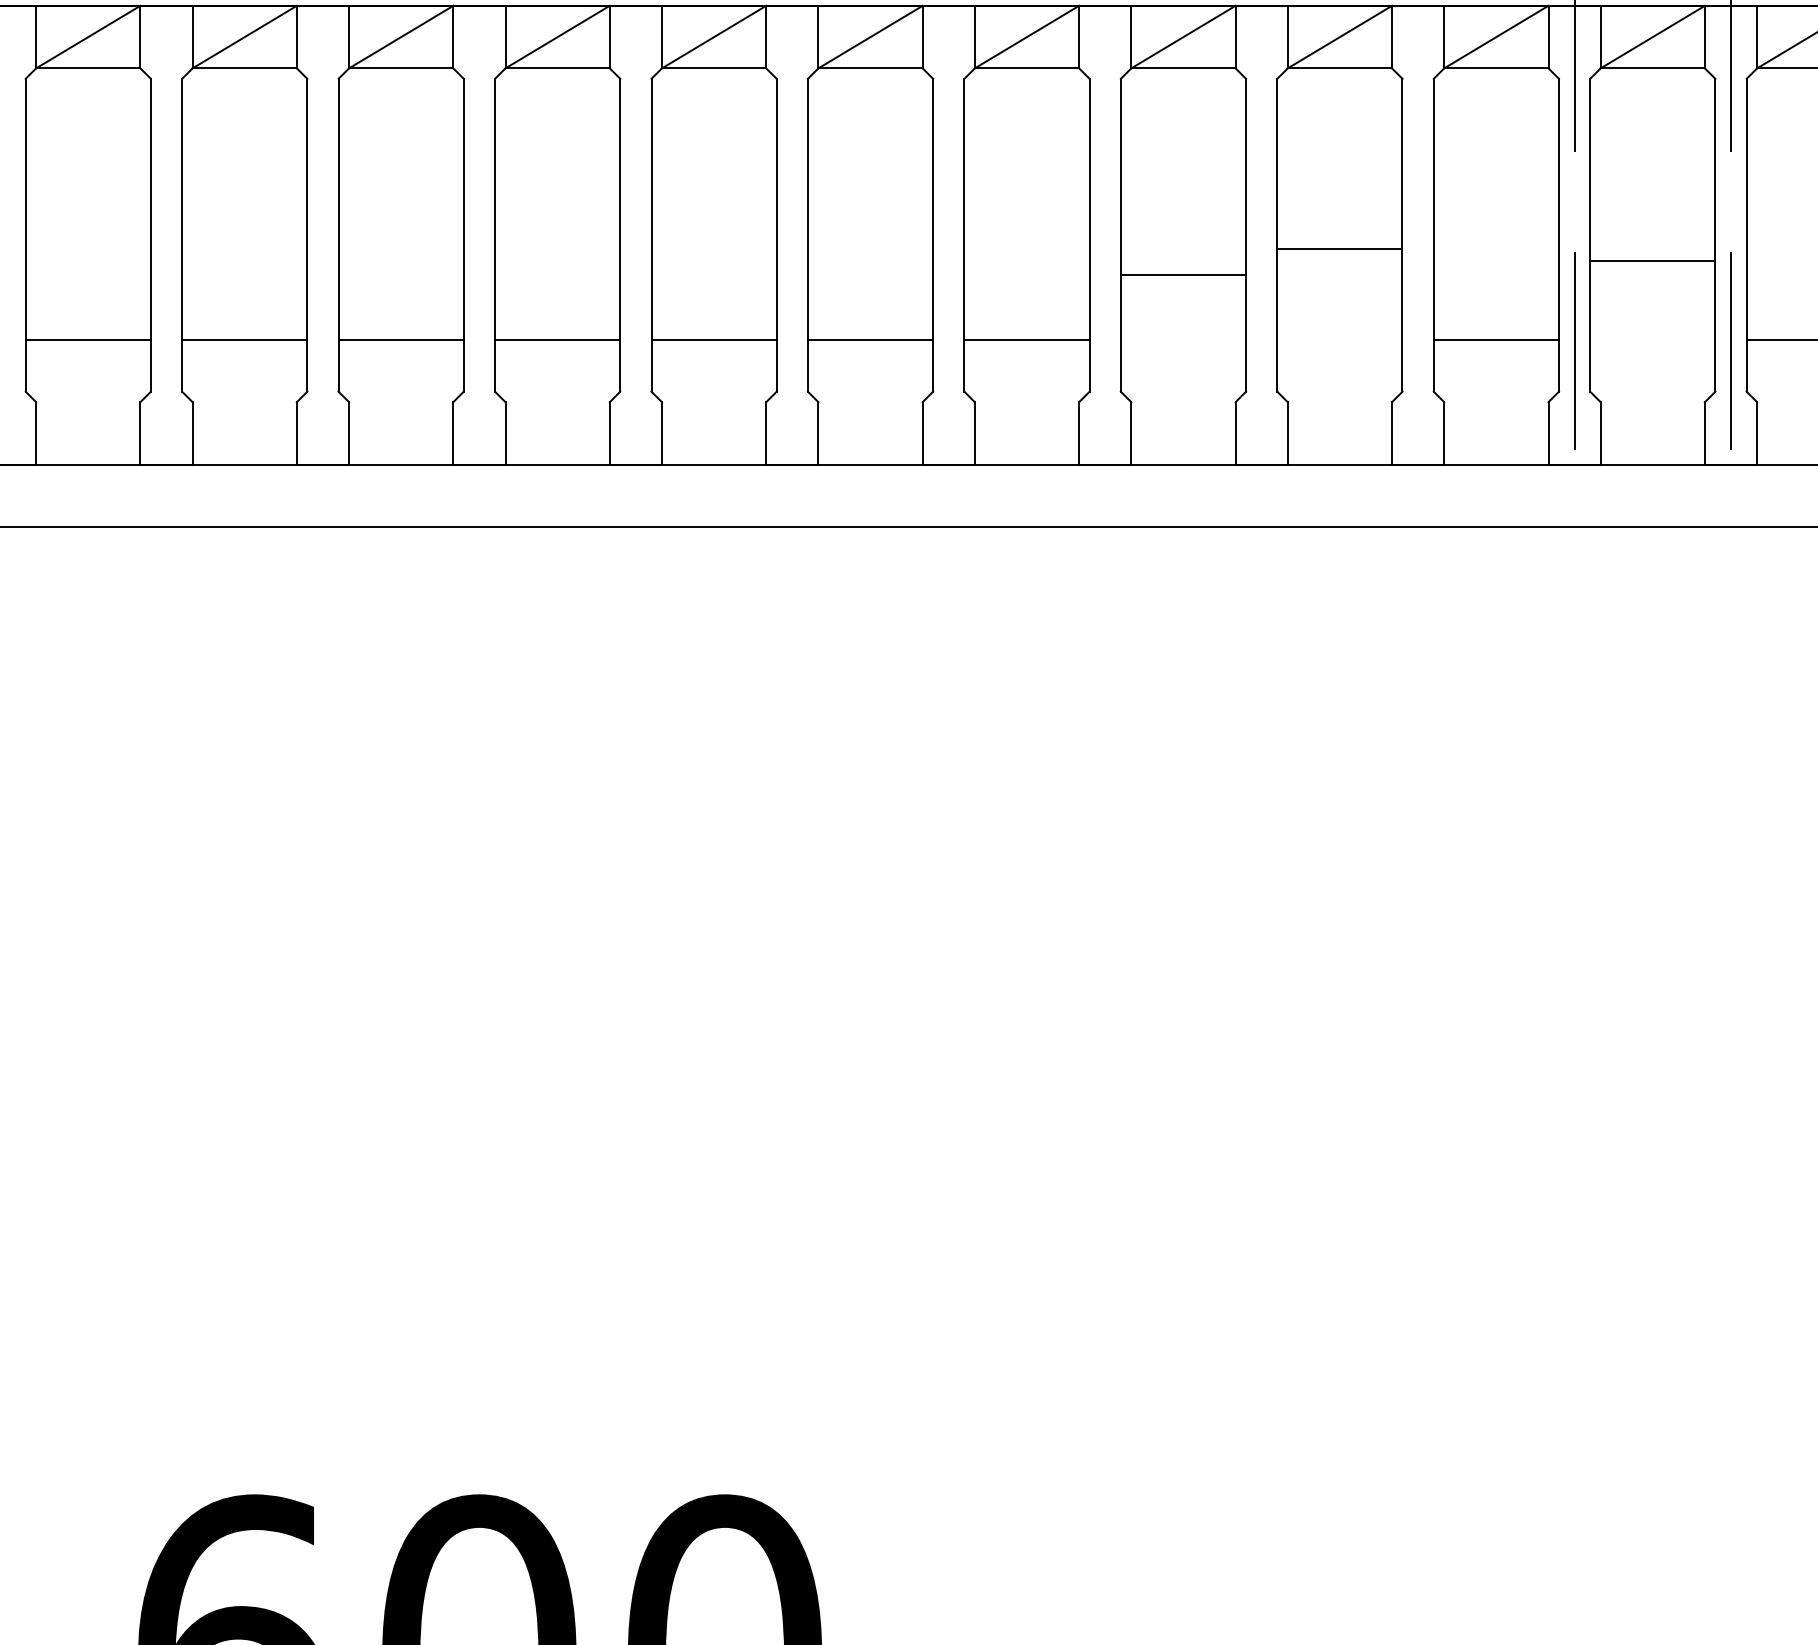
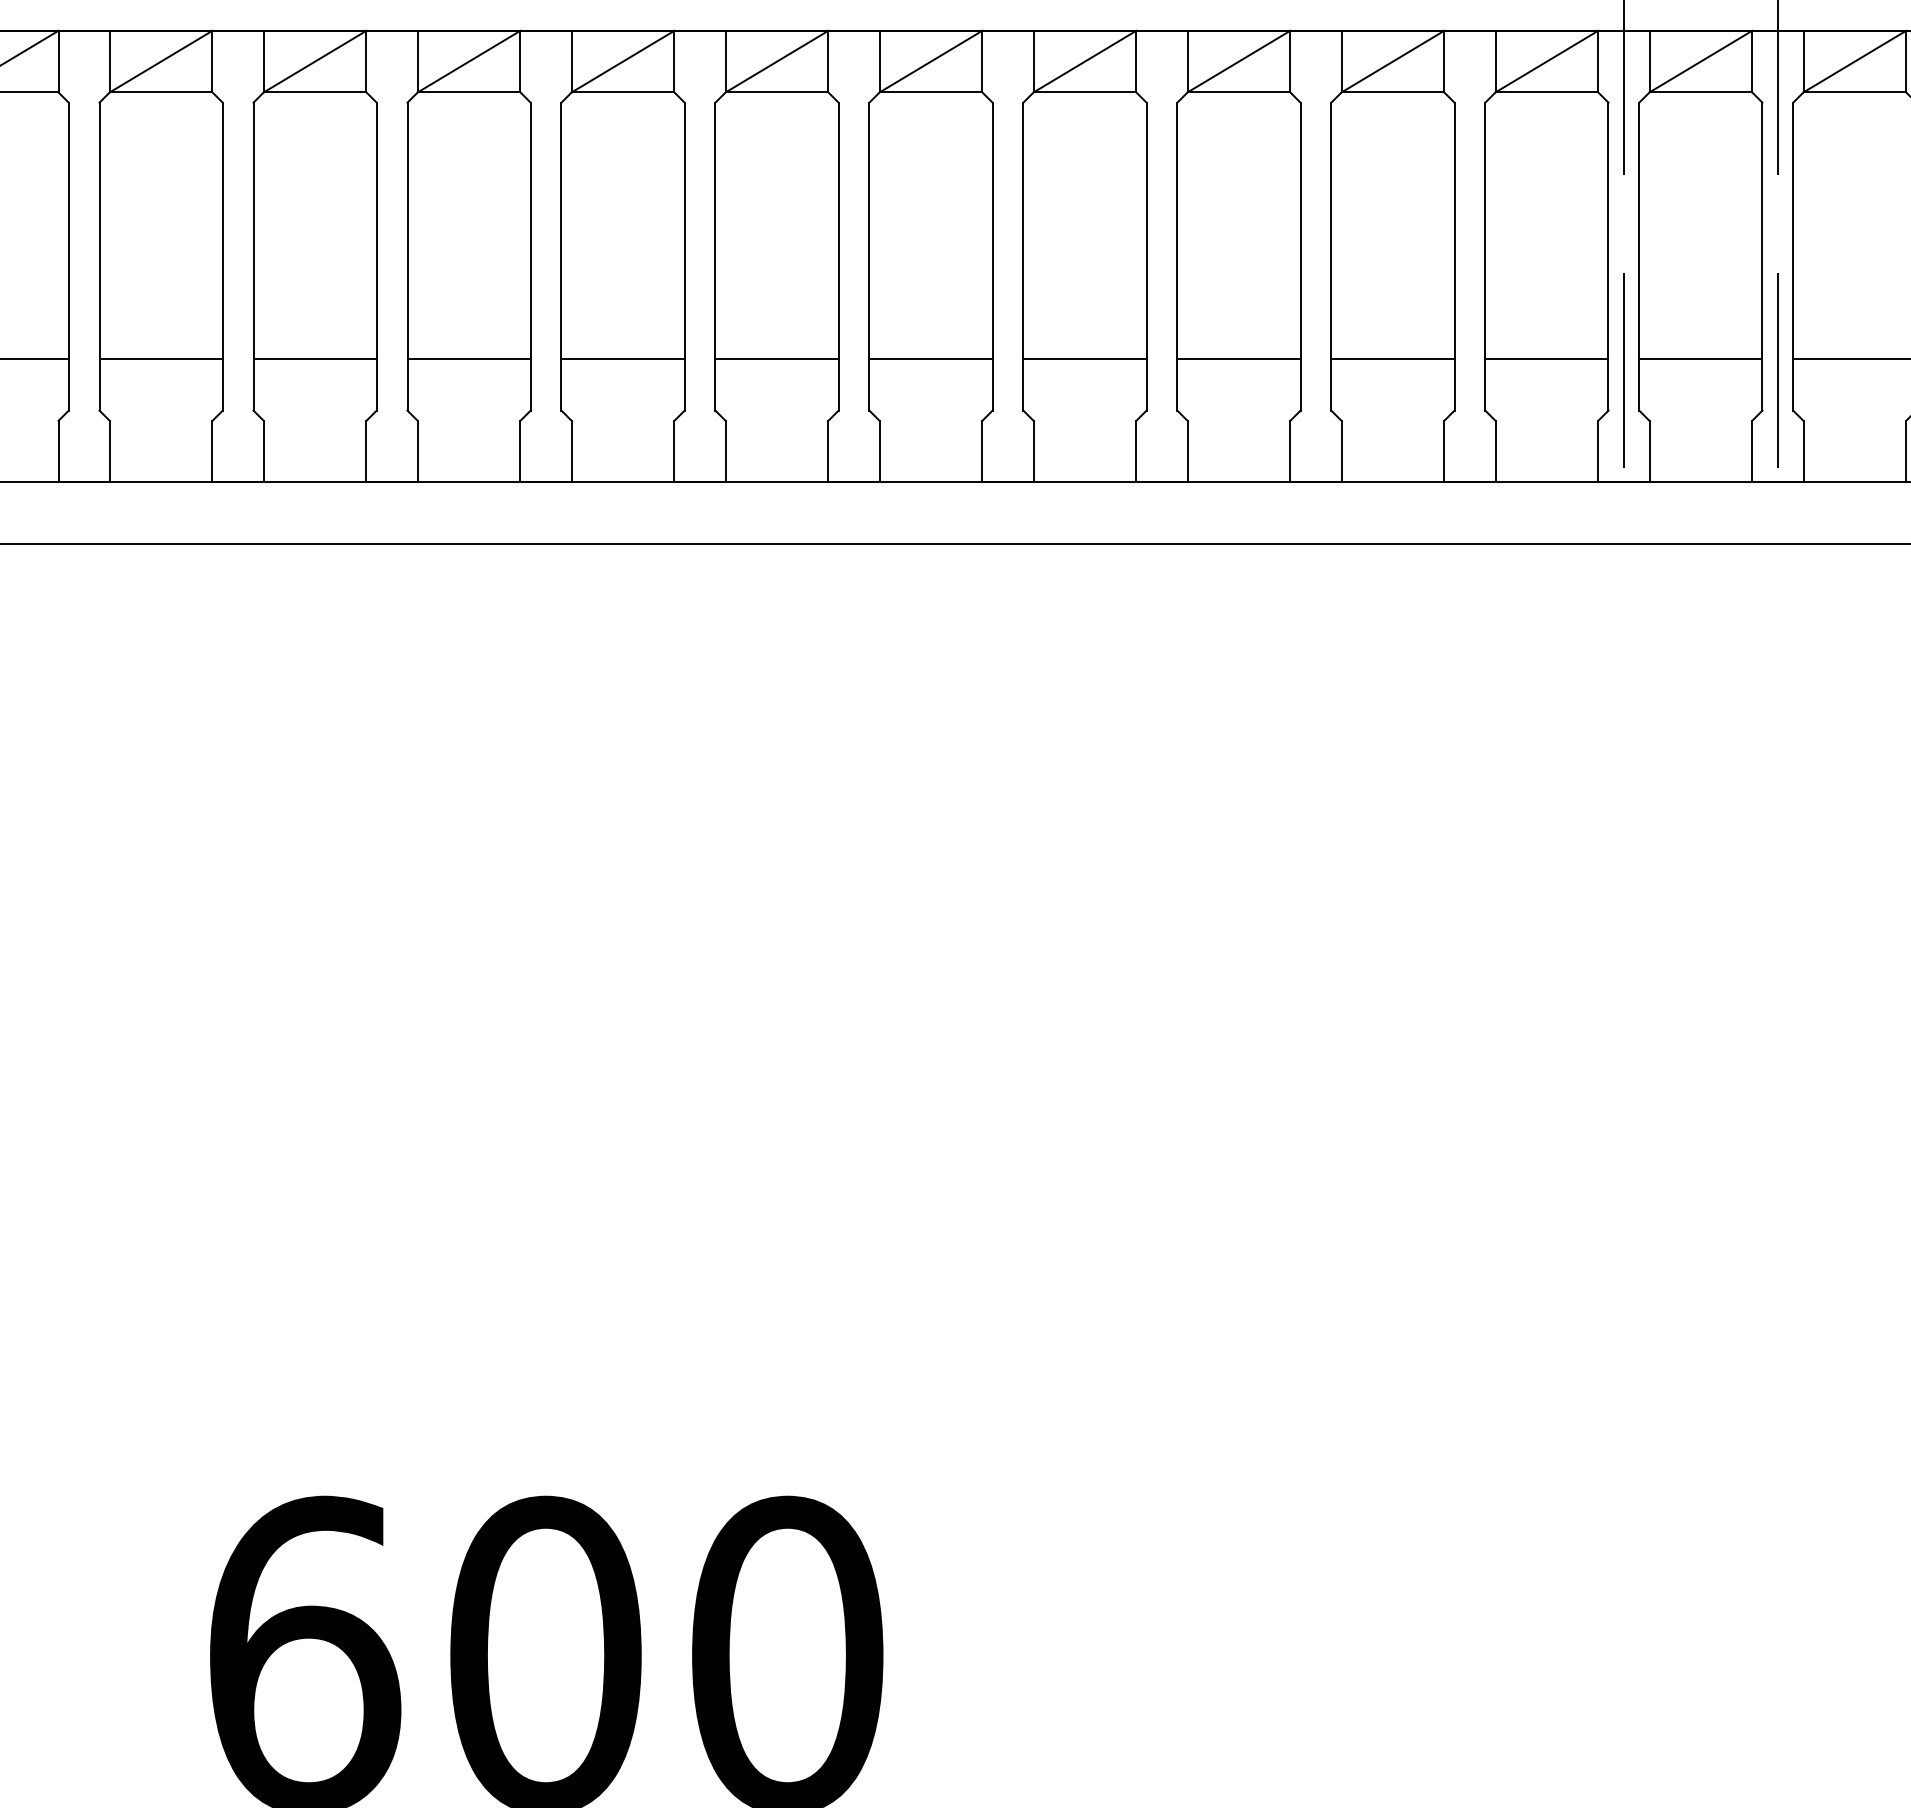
line: (1339, 249) -> (1392, 359), moved
line: (1652, 261) -> (1700, 359), moved
line: (1182, 274) -> (1238, 359), moved

